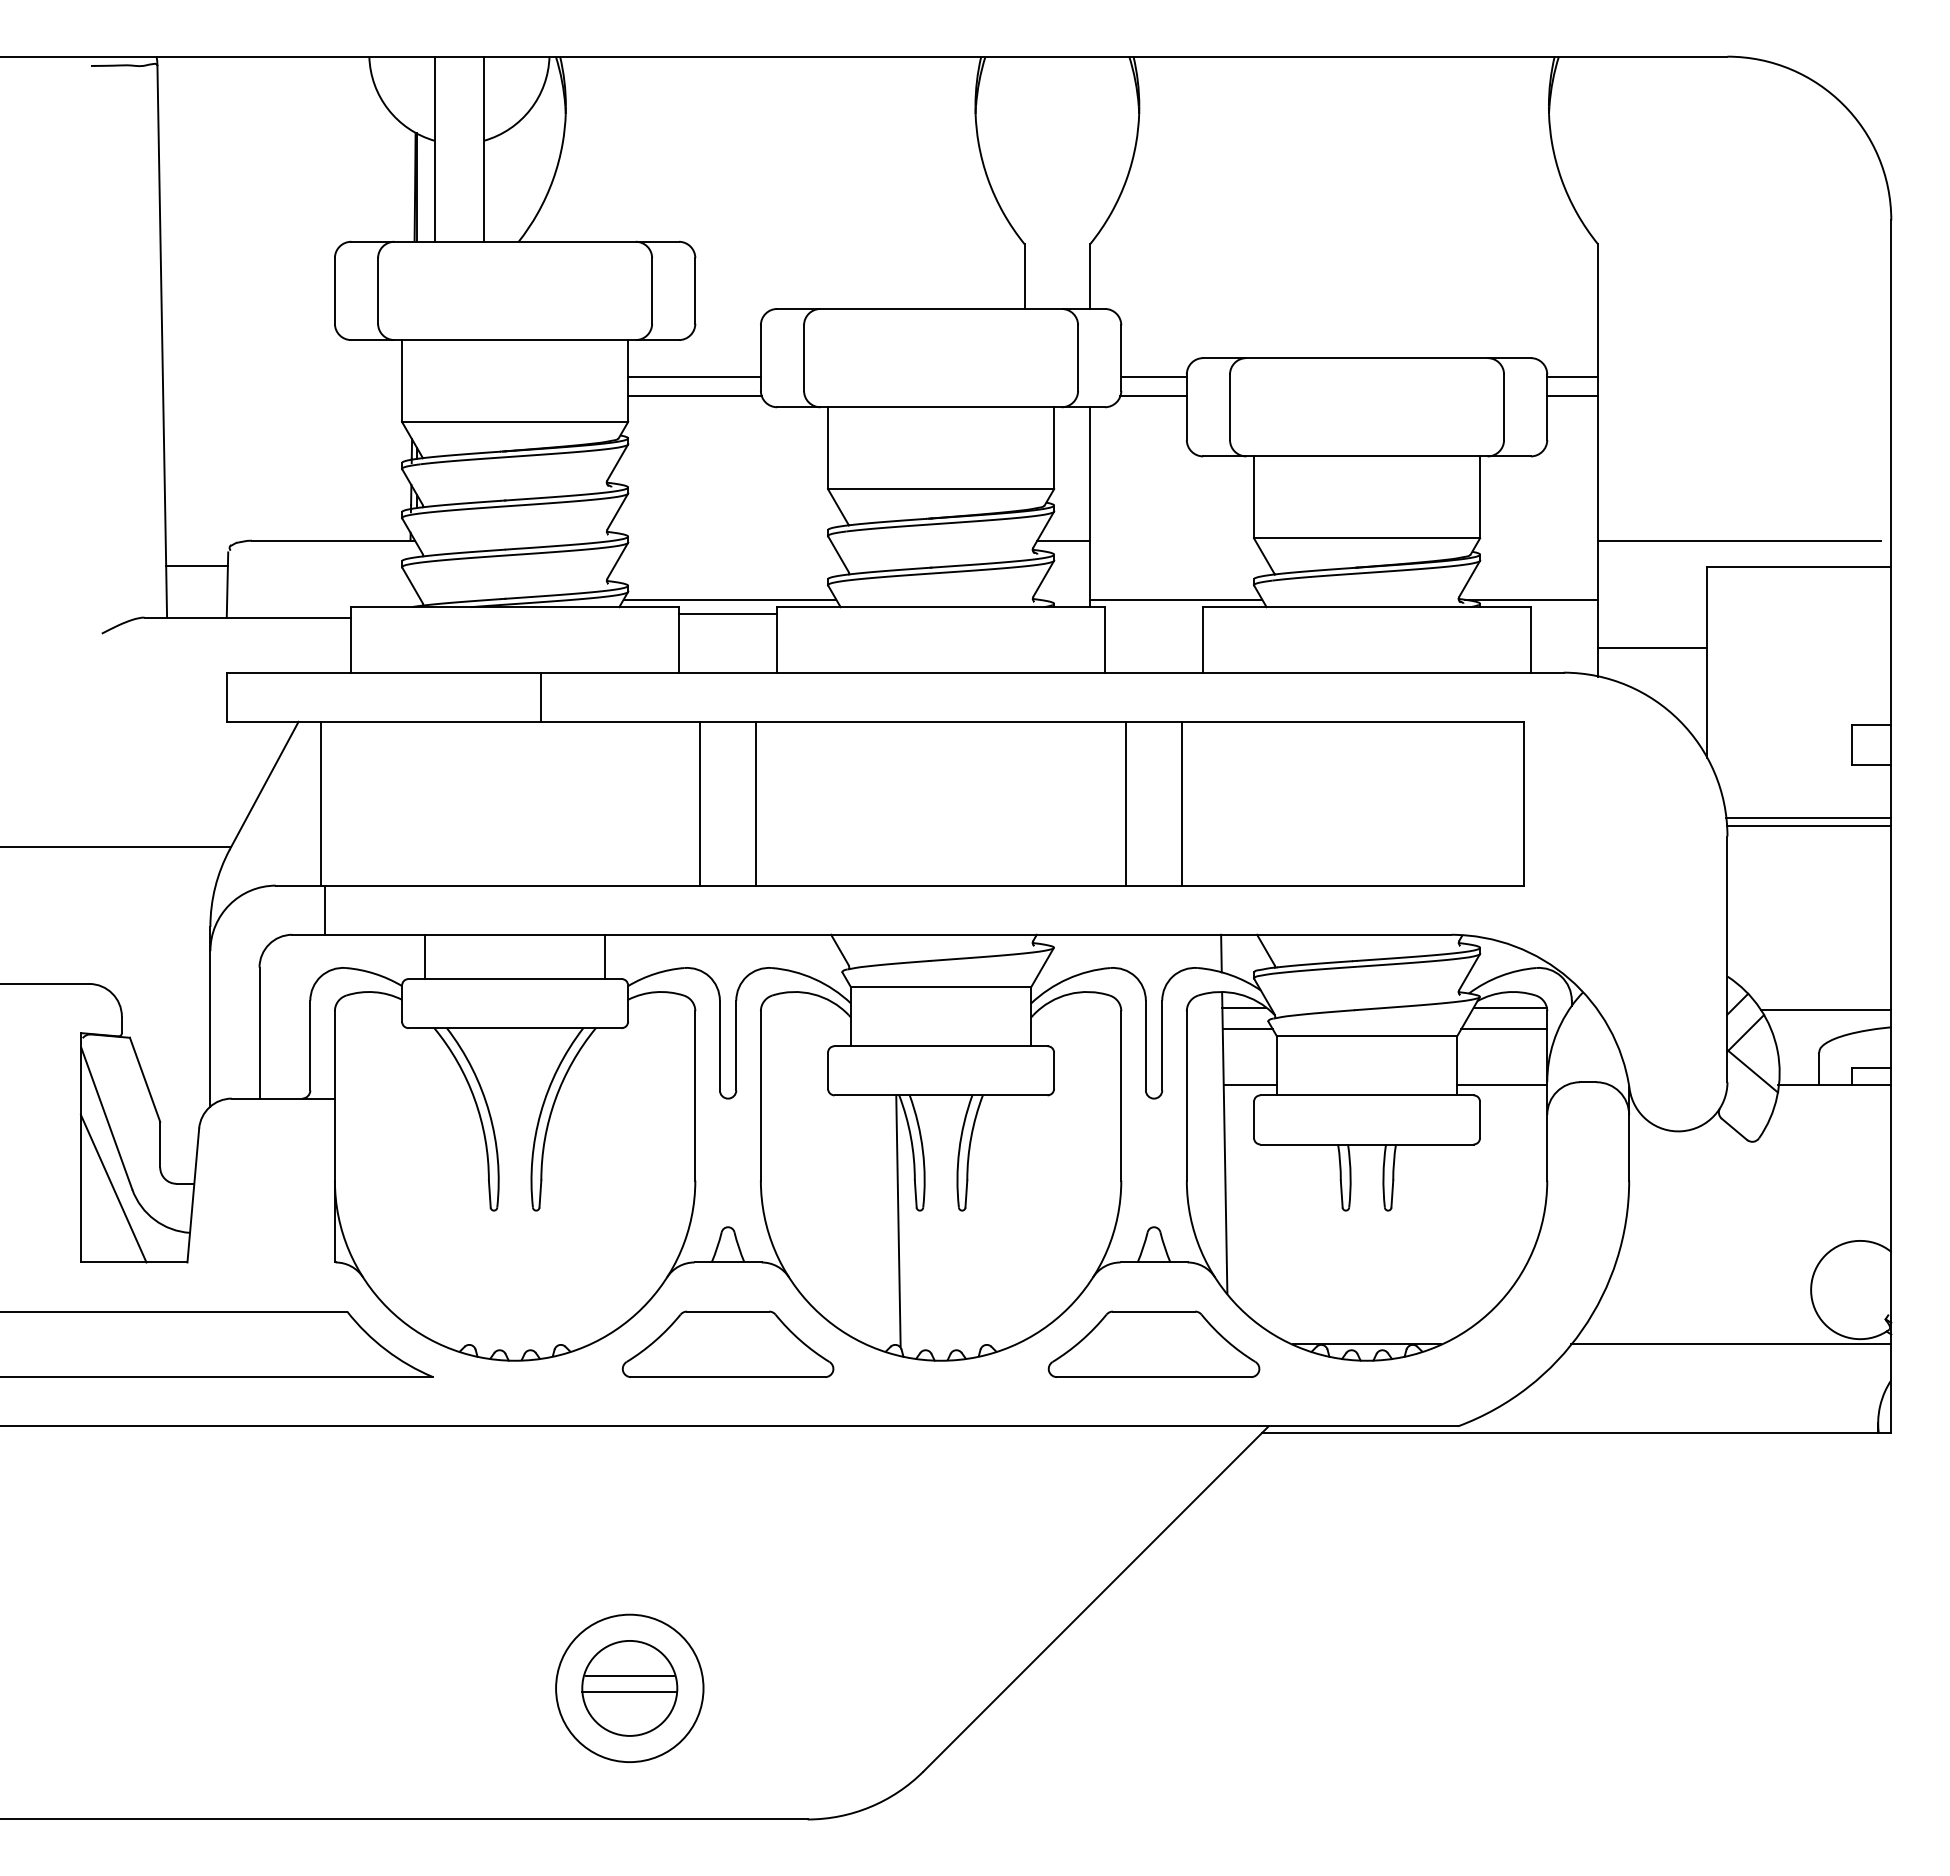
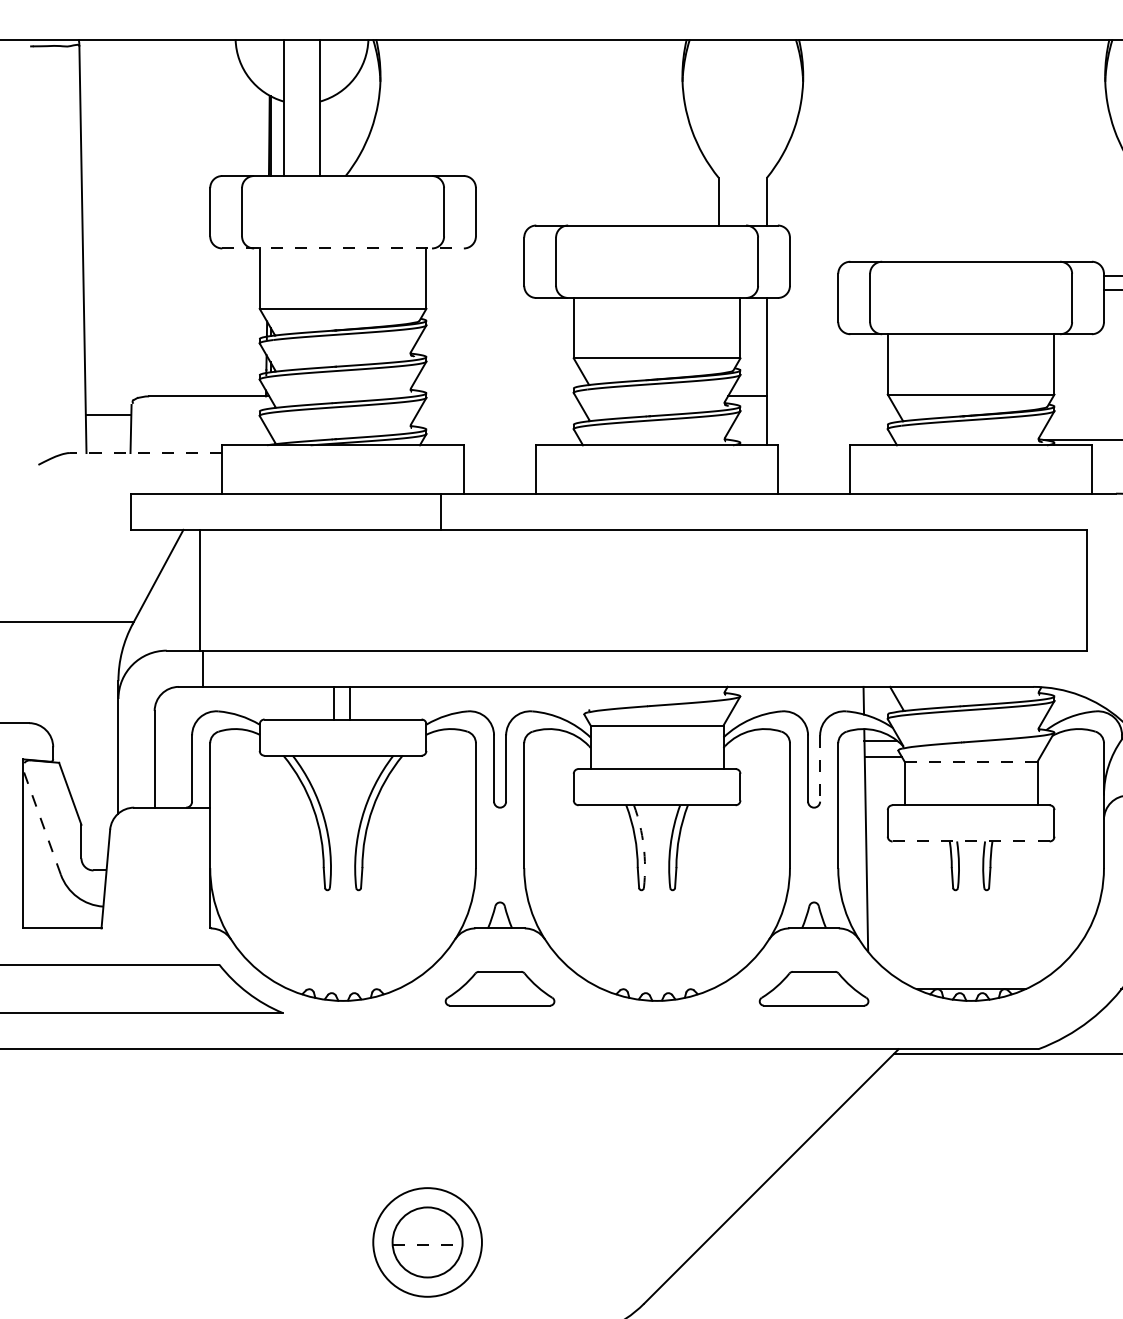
line: (515, 340) -> (343, 248), solid -> dashed
line: (694, 376) -> (475, 275), removed
line: (1153, 376) -> (813, 275), removed
line: (694, 396) -> (475, 290), removed
line: (1153, 396) -> (813, 290), removed
line: (729, 599) -> (501, 439), removed
line: (1176, 599) -> (830, 439), removed
line: (727, 614) -> (499, 450), removed
line: (247, 617) -> (145, 452), solid -> dashed
line: (540, 696) -> (440, 511), moved
line: (700, 803) -> (479, 590), removed
line: (755, 803) -> (520, 590), removed
line: (1126, 803) -> (793, 590), removed
line: (1181, 803) -> (834, 590), removed
line: (839, 949) -> (582, 697), removed
line: (425, 956) -> (349, 702), moved
line: (605, 956) -> (333, 702), moved
line: (1509, 1007) -> (1076, 740), removed
line: (1504, 1029) -> (1072, 756), removed
line: (1366, 1036) -> (970, 761), solid -> dashed
line: (1162, 1045) -> (820, 768), solid -> dashed
line: (1249, 1085) -> (884, 797), removed
line: (1502, 1085) -> (1070, 797), removed
line: (106, 1118) -> (41, 822), solid -> dashed
line: (1366, 1144) -> (970, 841), solid -> dashed
arc: (922, 1150) -> (643, 845), solid -> dashed
line: (113, 1188) -> (47, 873), removed
line: (898, 1220) -> (625, 897), removed
part: (727, 1343) -> (499, 988), size x0.7
part: (1153, 1343) -> (813, 988), size x0.7
line: (629, 1675) -> (427, 1232), removed
line: (629, 1692) -> (427, 1245), solid -> dashed

